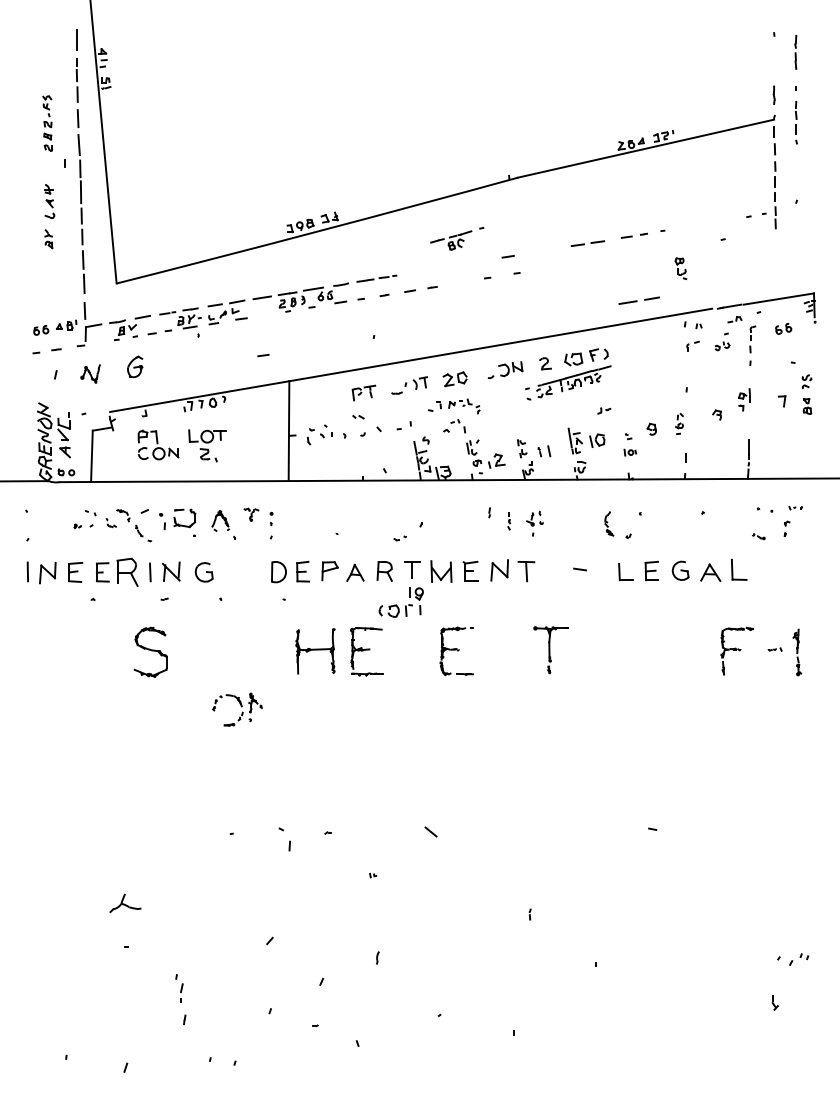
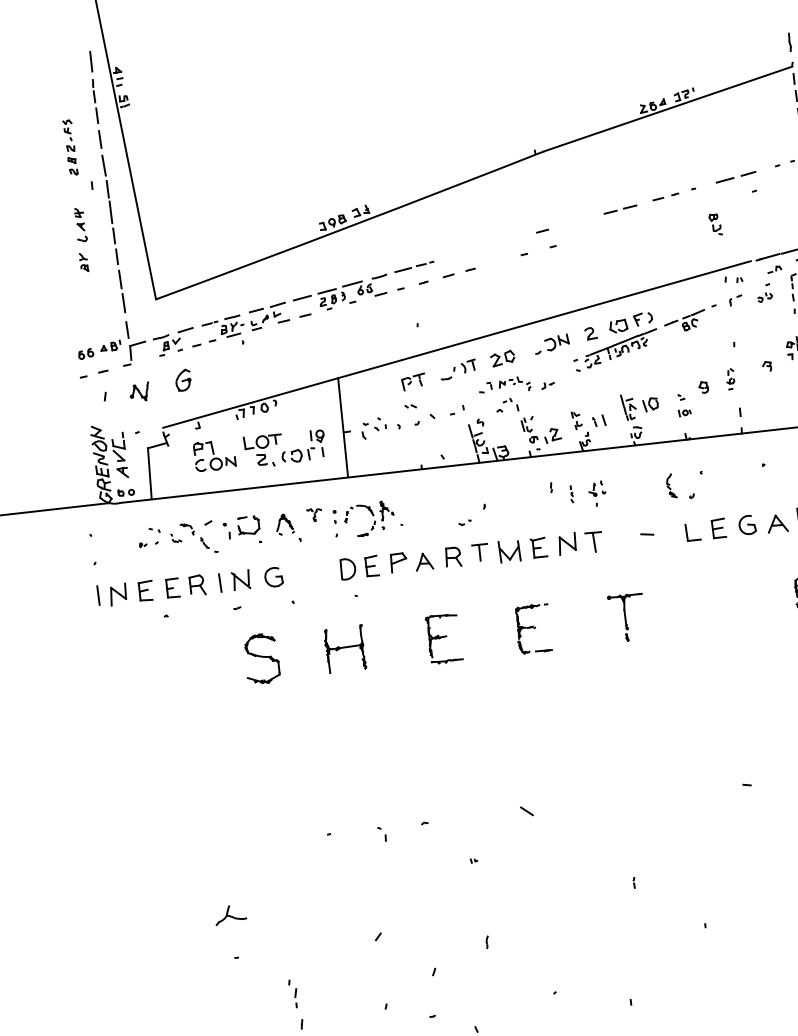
part: (457, 238) -> (690, 318), moved
line: (637, 300) -> (734, 177), moved
line: (263, 355) -> (305, 315), moved
part: (604, 410) -> (548, 385), moved
part: (127, 571) -> (197, 584), size x0.71
part: (400, 602) -> (302, 446), moved
part: (150, 651) -> (261, 658), moved
part: (315, 651) -> (345, 649), moved
part: (237, 709) -> (369, 518), moved
part: (284, 839) -> (382, 834), size x0.62

